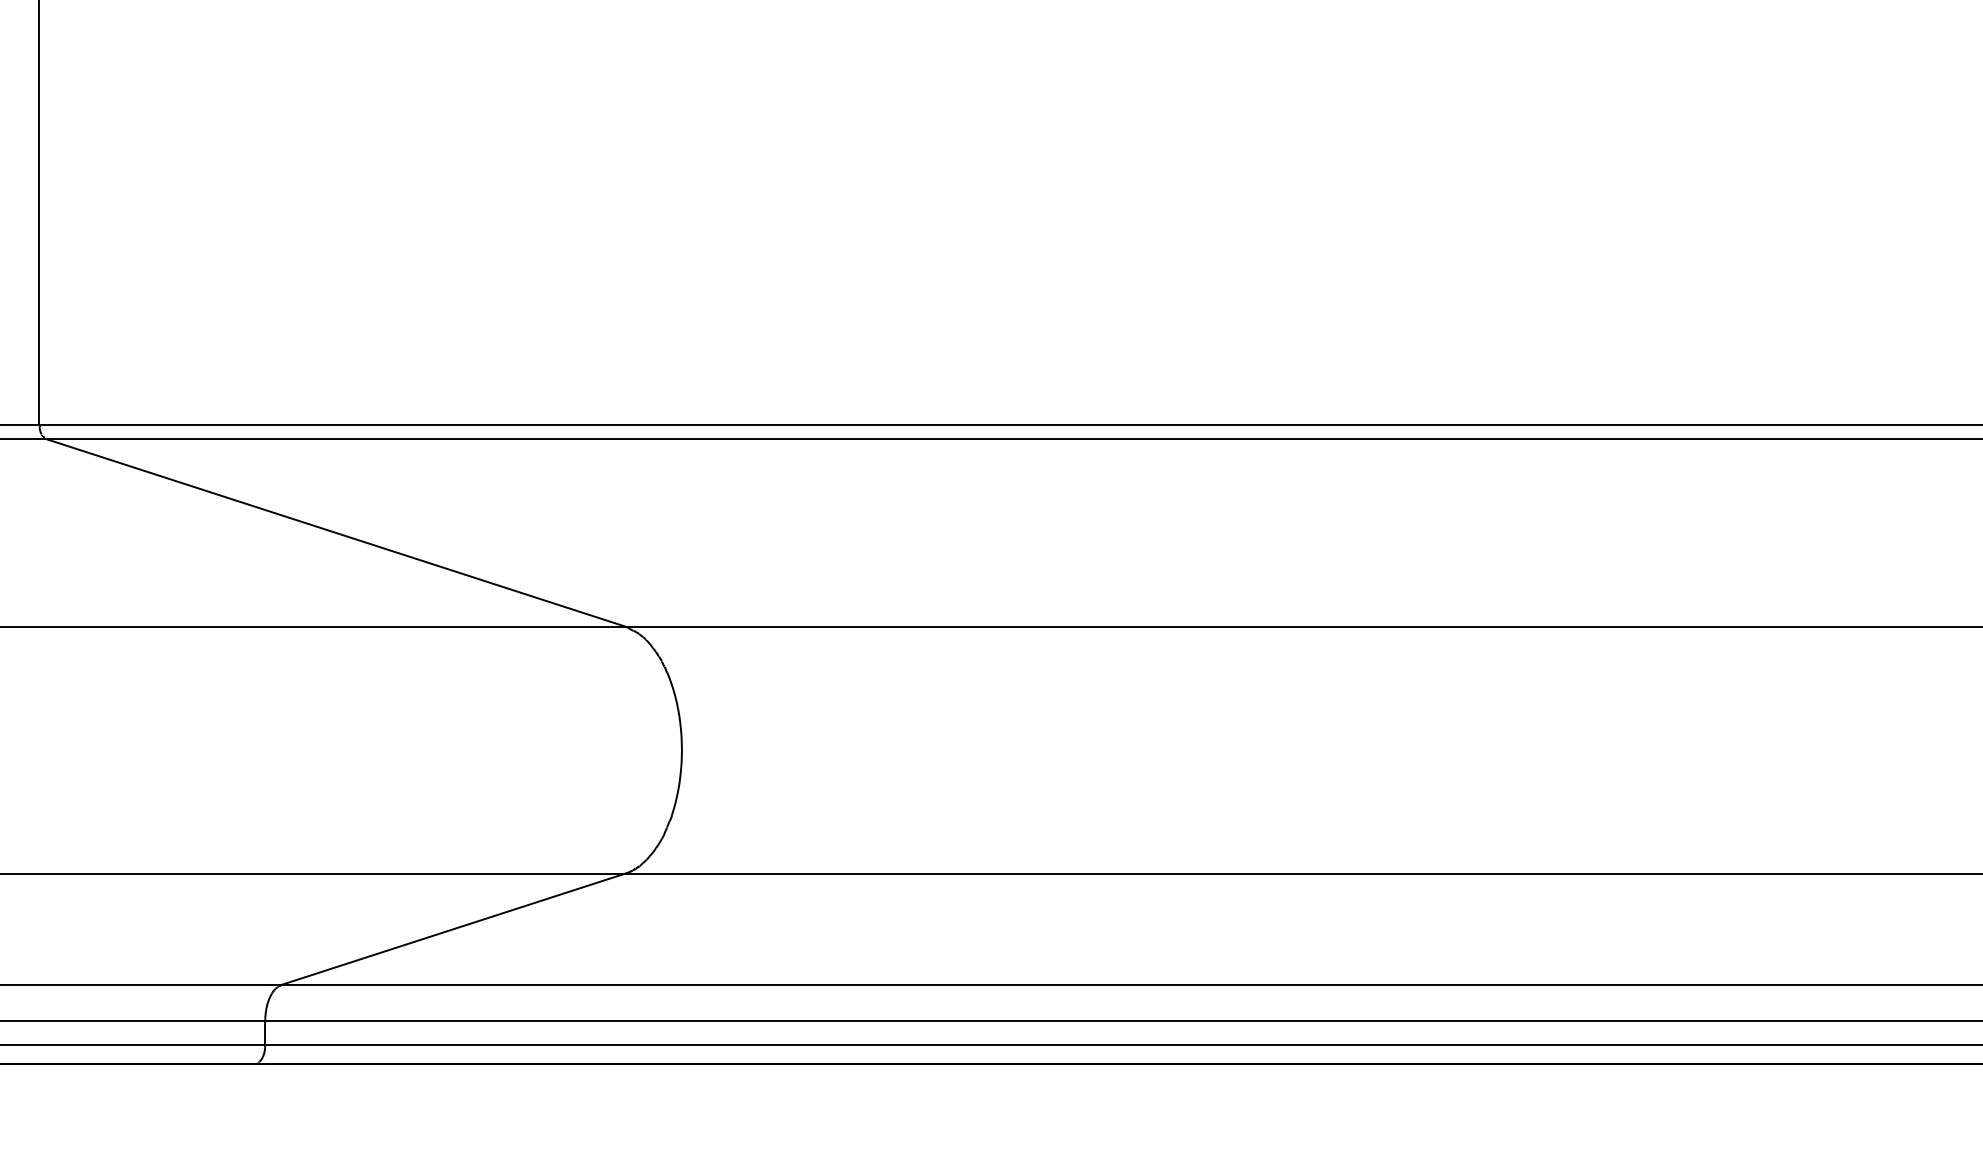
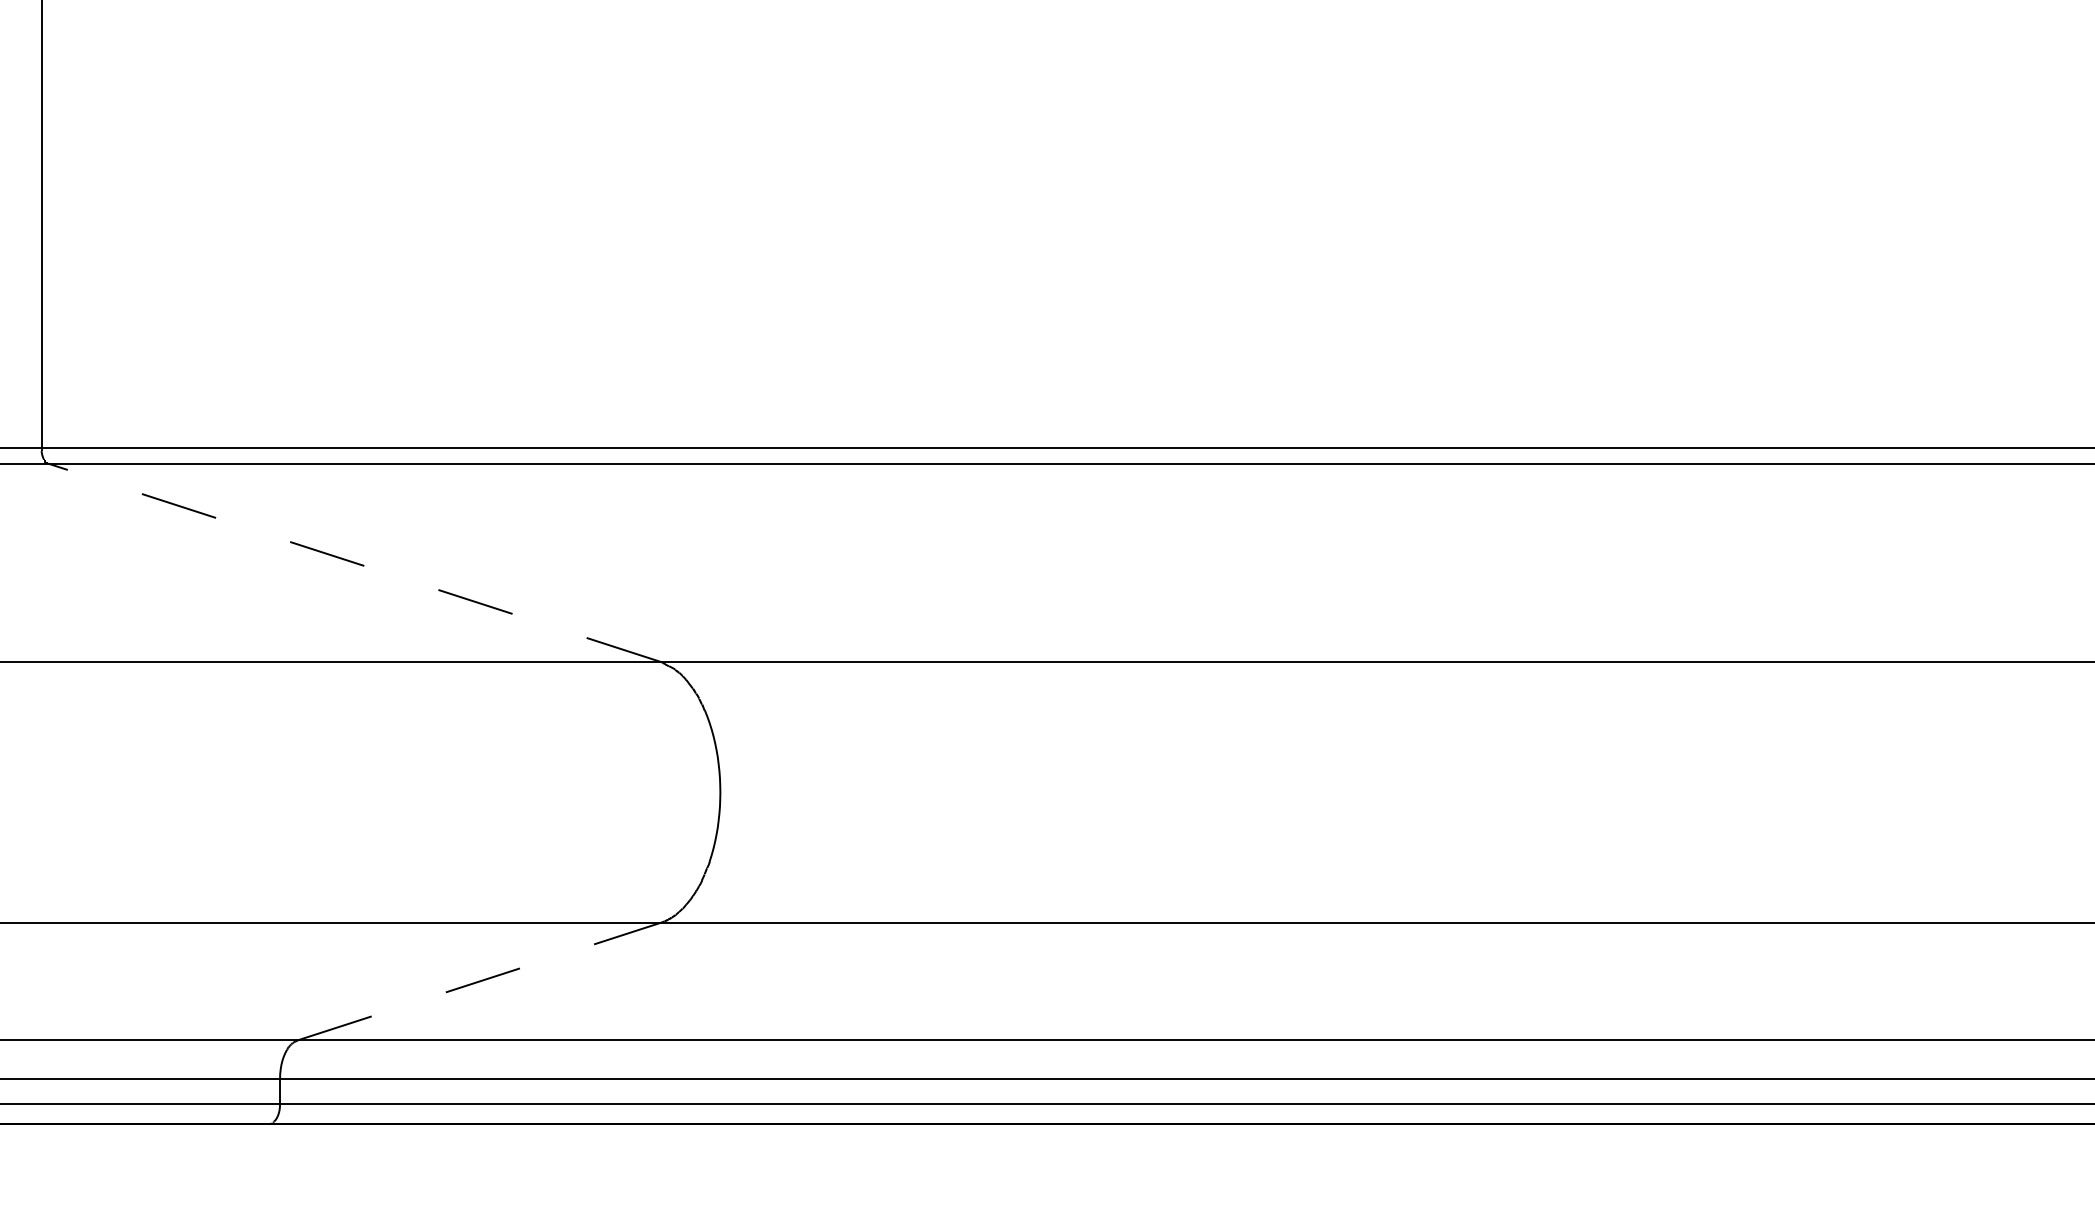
line: (335, 532) -> (354, 562), solid -> dashed
line: (453, 929) -> (478, 981), solid -> dashed

